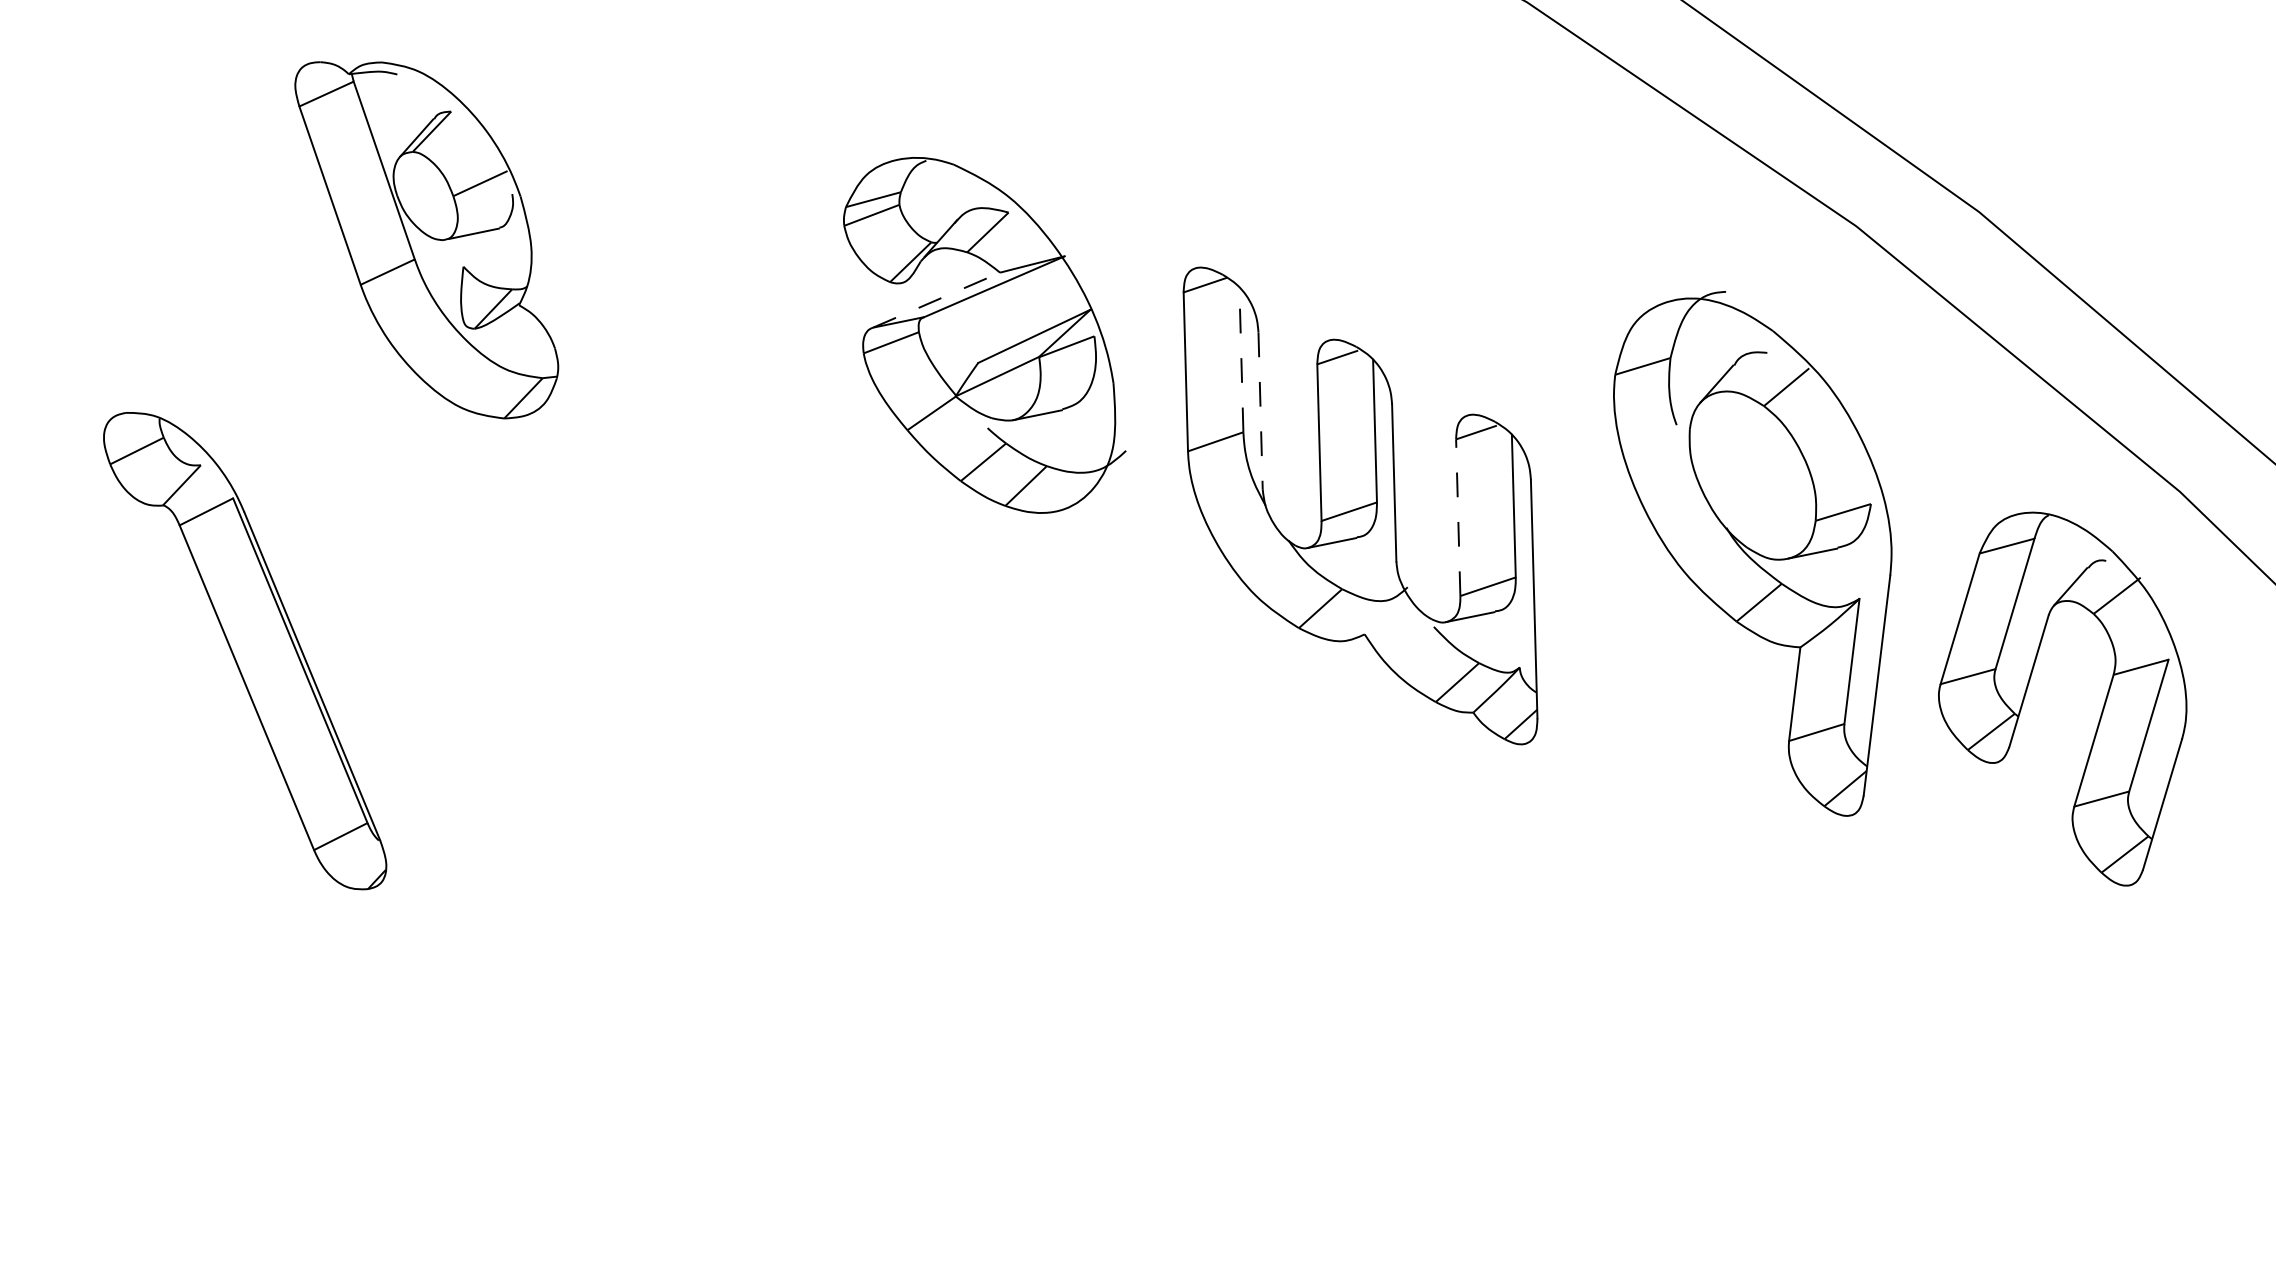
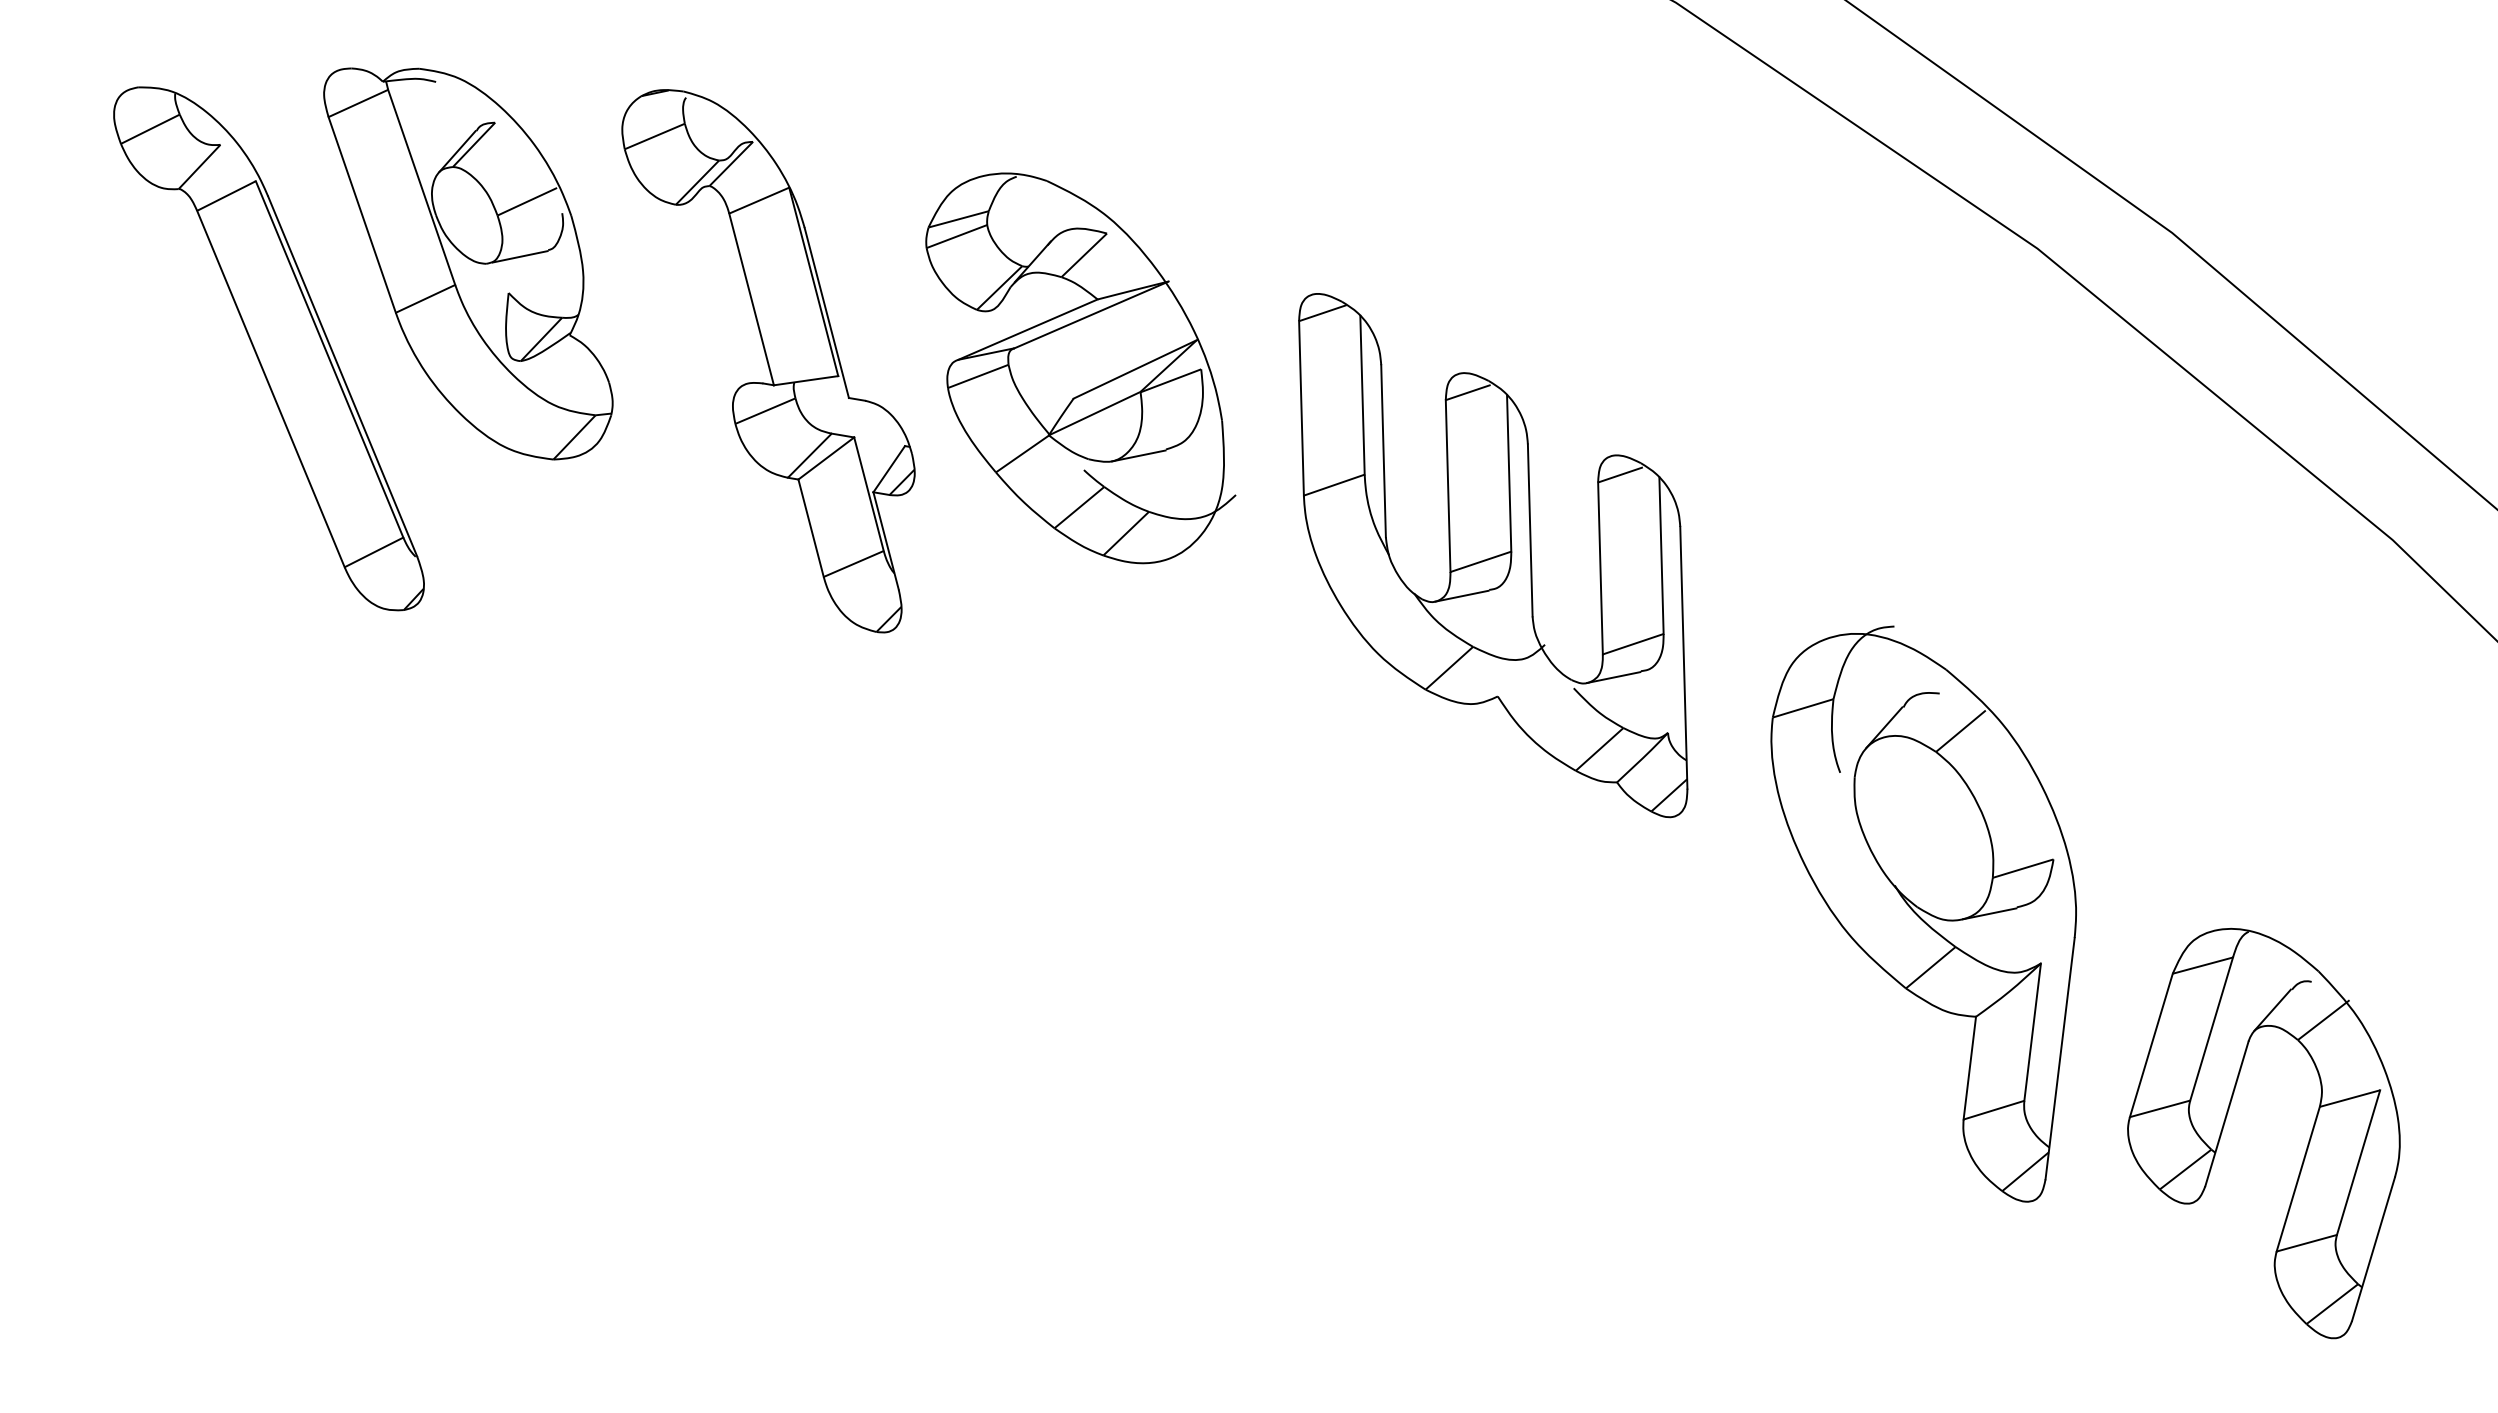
line: (937, 300) -> (1028, 329), dashed -> solid
part: (700, 329) -> (768, 361), added
line: (1241, 359) -> (1362, 394), dashed -> solid
line: (1260, 411) -> (1383, 451), dashed -> solid
line: (1458, 516) -> (1600, 567), dashed -> solid
part: (1752, 553) -> (1923, 913), moved
part: (244, 650) -> (268, 348), moved
part: (2028, 686) -> (2226, 1119), moved

